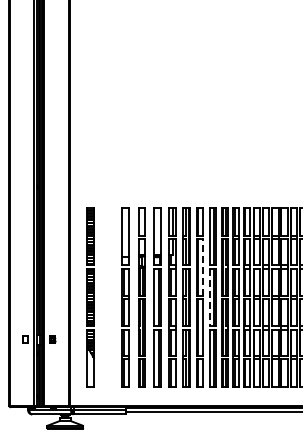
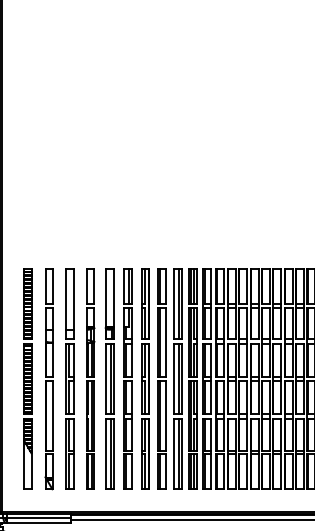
line: (203, 267) -> (166, 342), dashed -> solid
part: (108, 297) -> (49, 379), added
line: (209, 298) -> (173, 380), dashed -> solid

